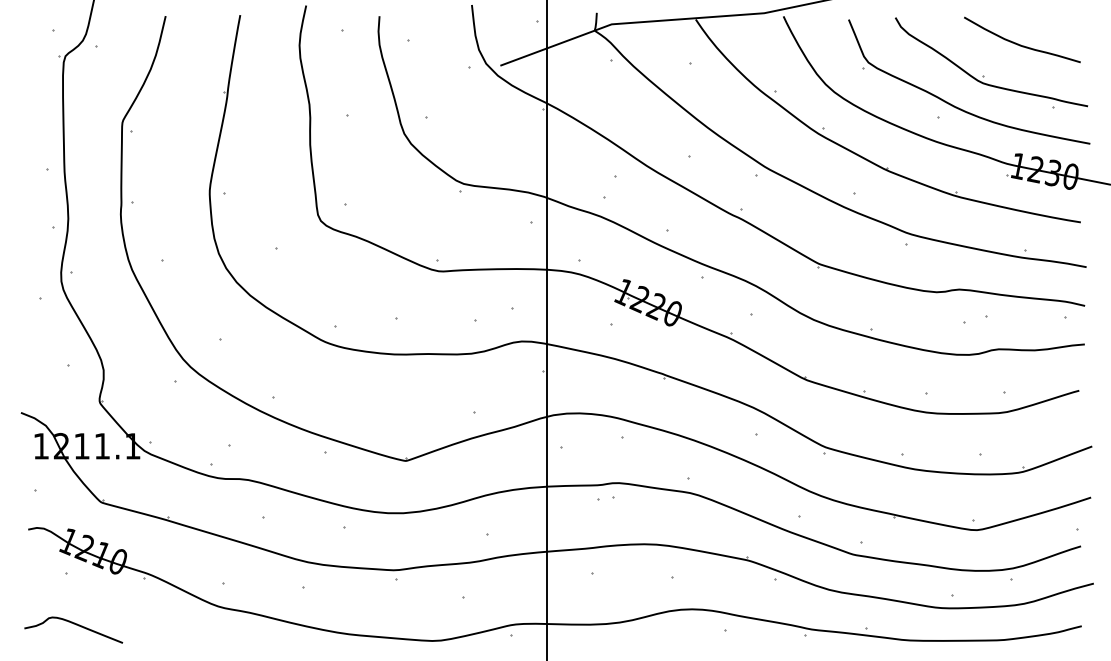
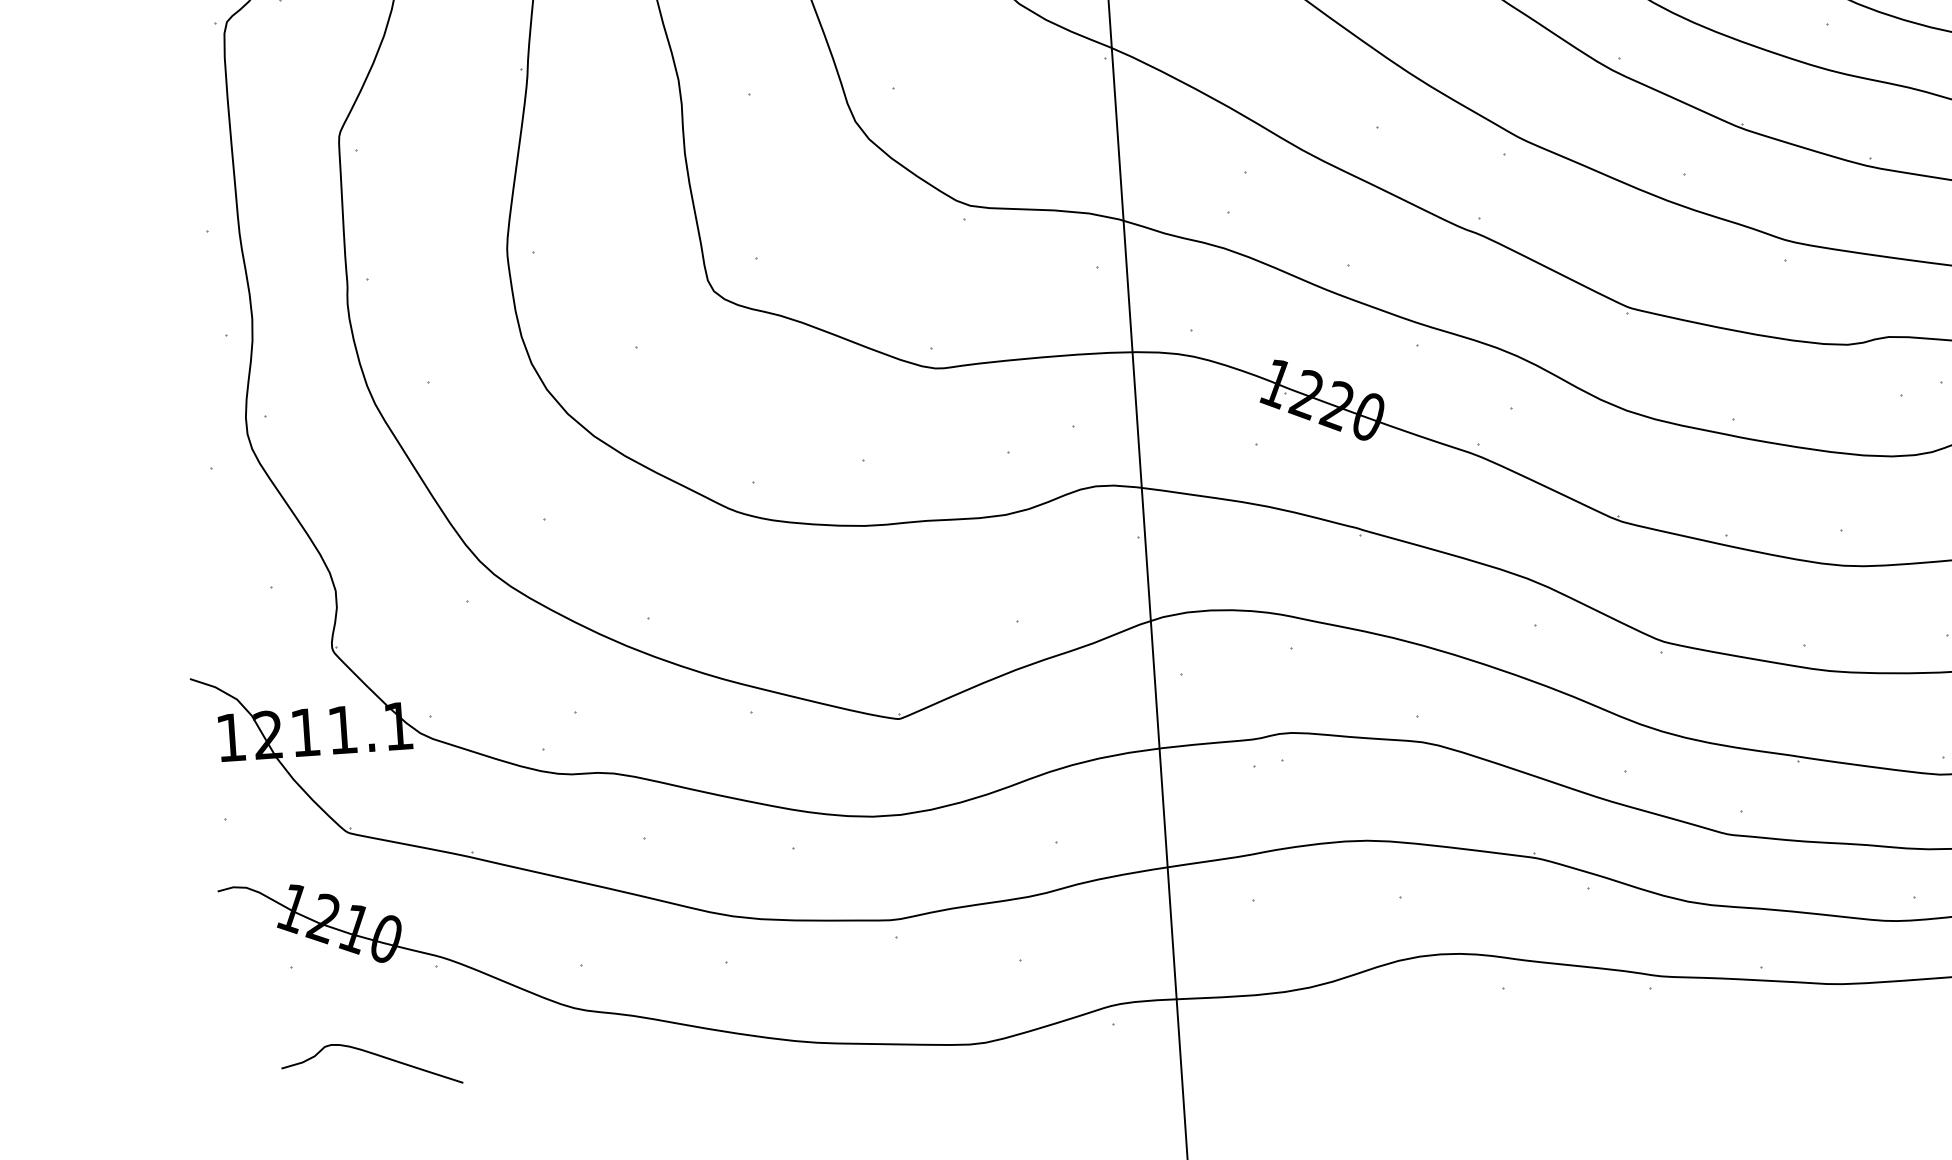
curve: (73, 624) -> (370, 1055), moved

